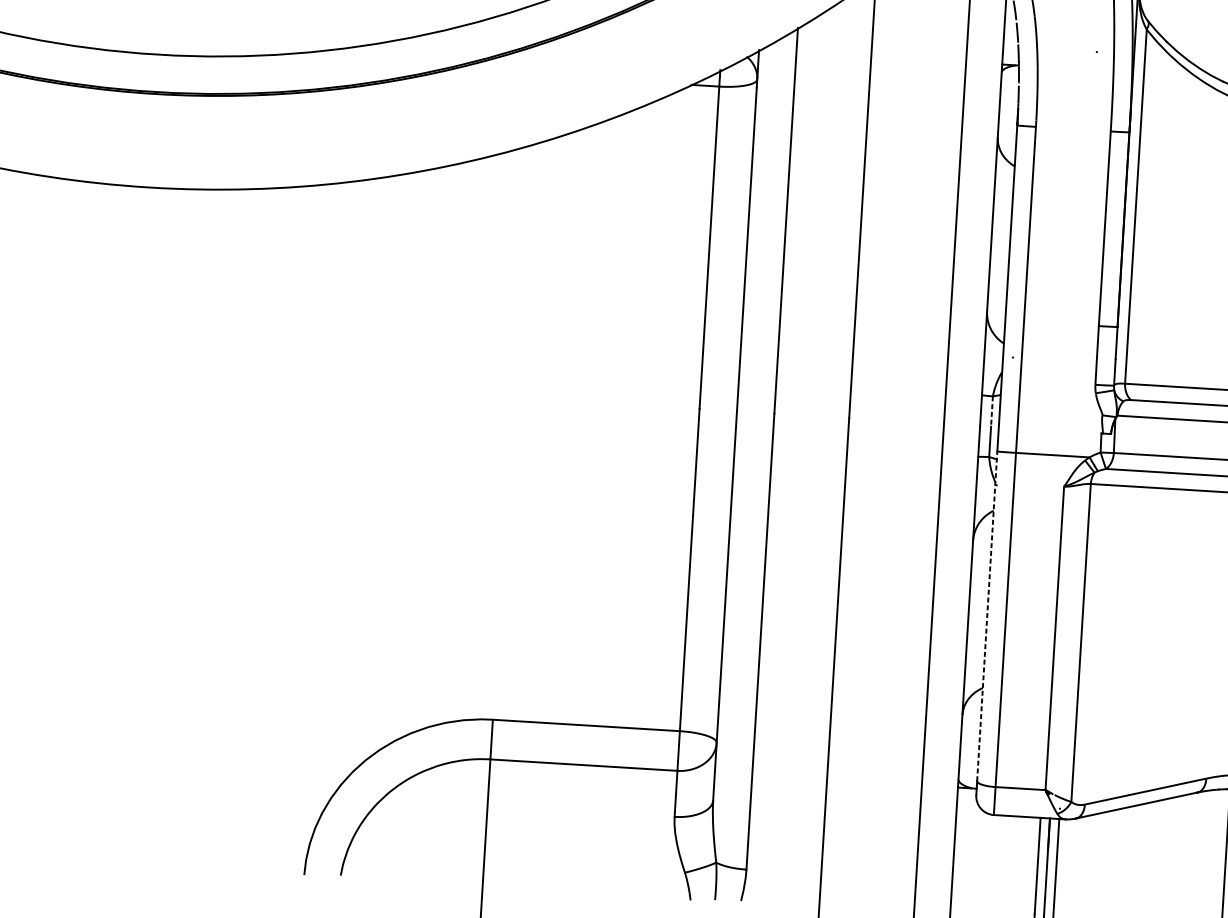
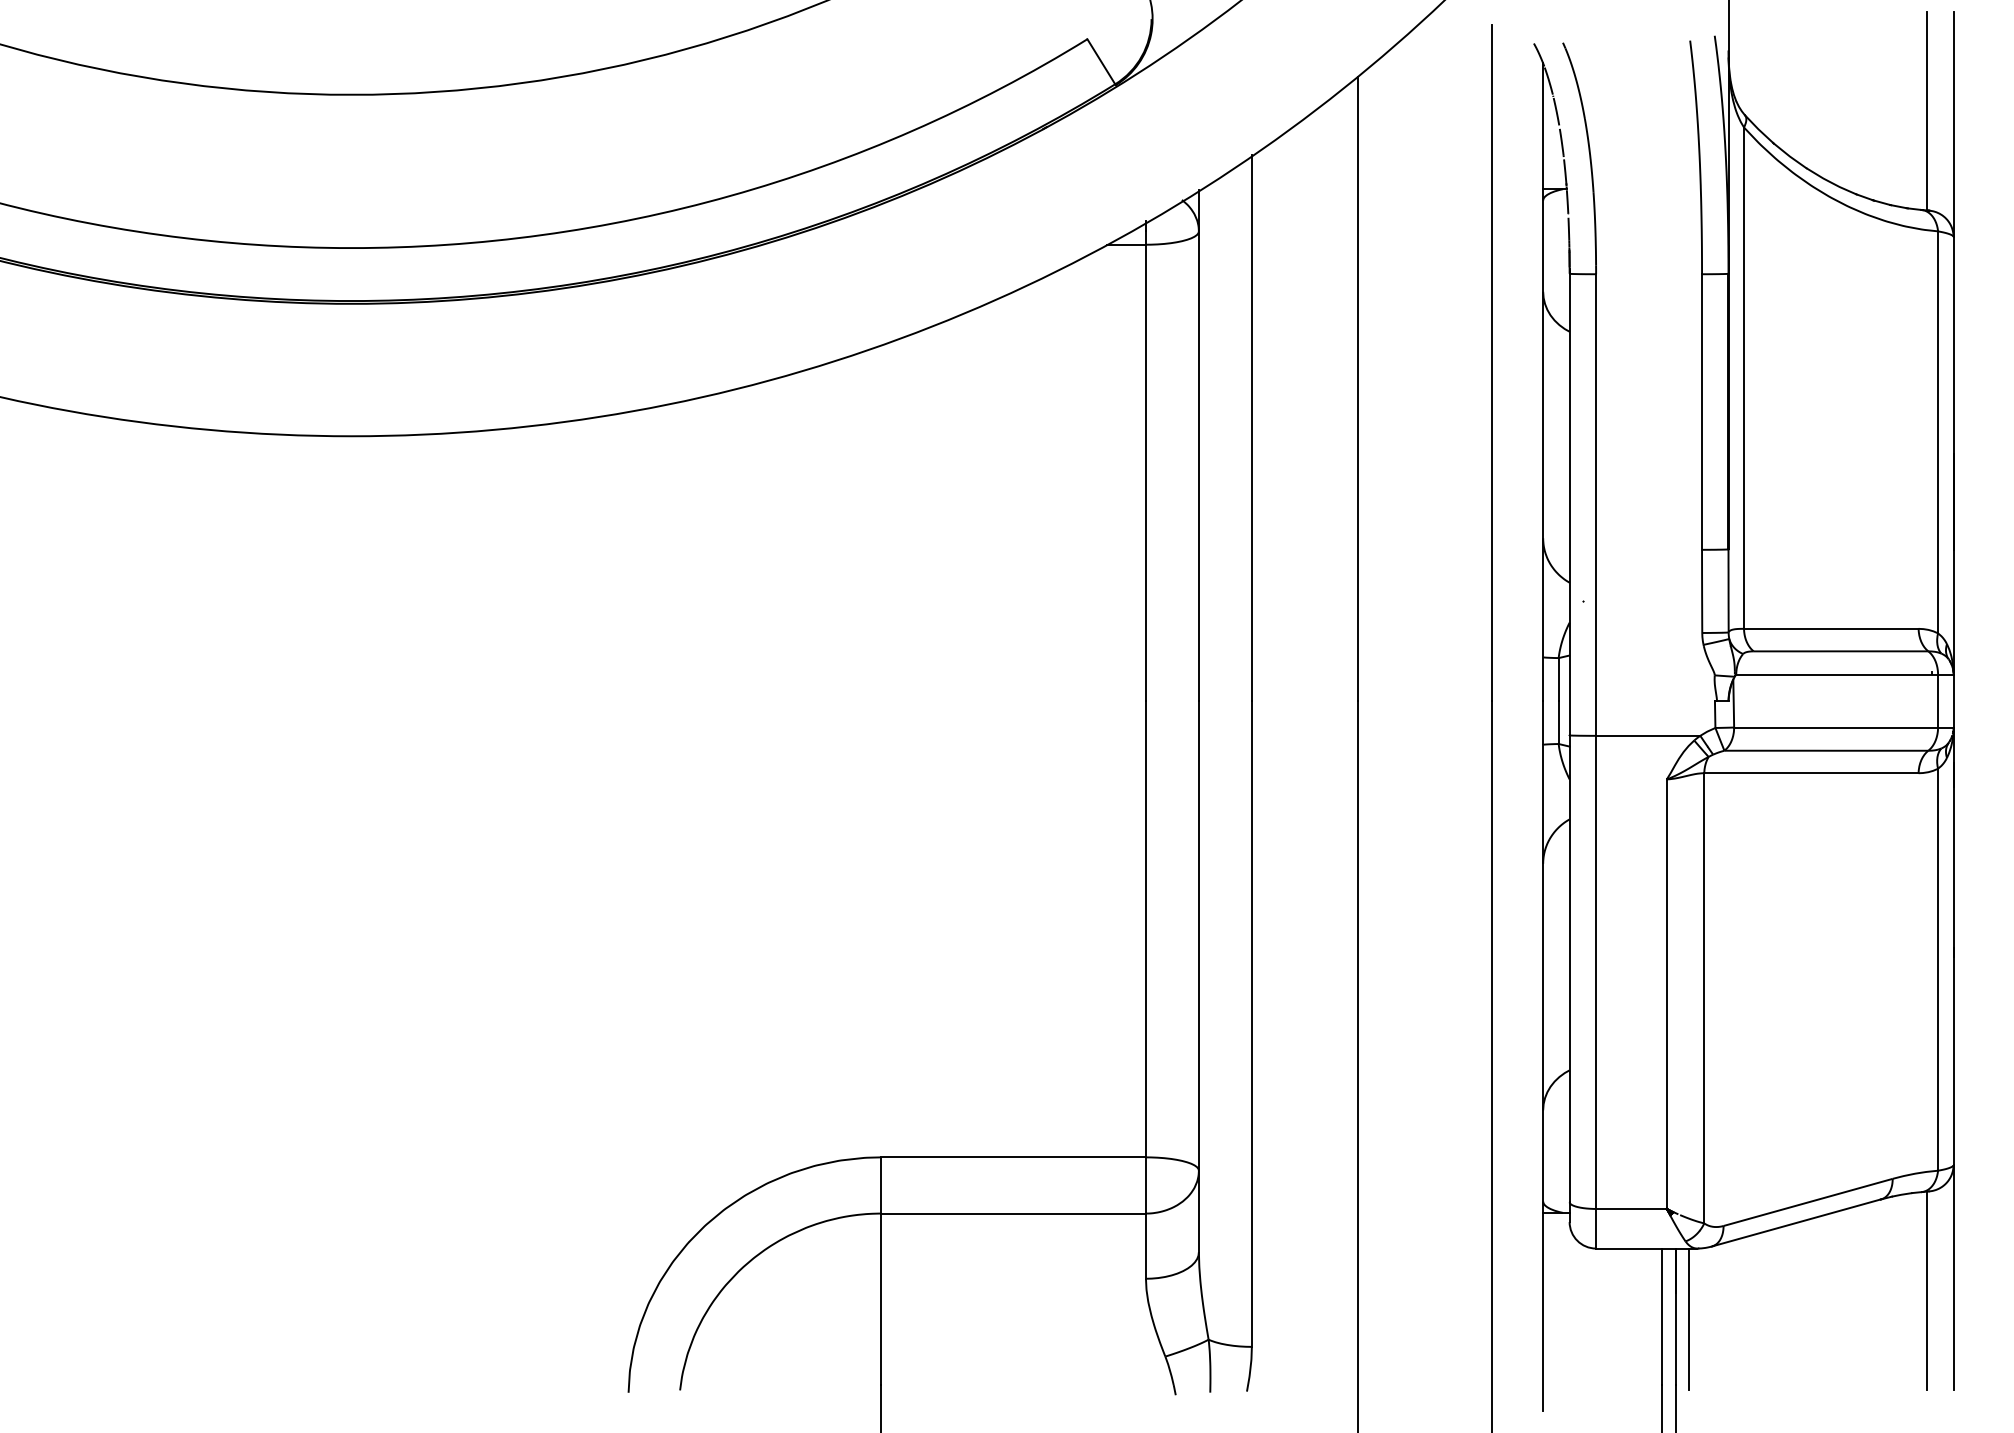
line: (991, 412) -> (1558, 680), dashed -> solid
line: (987, 616) -> (1569, 968), dashed -> solid

